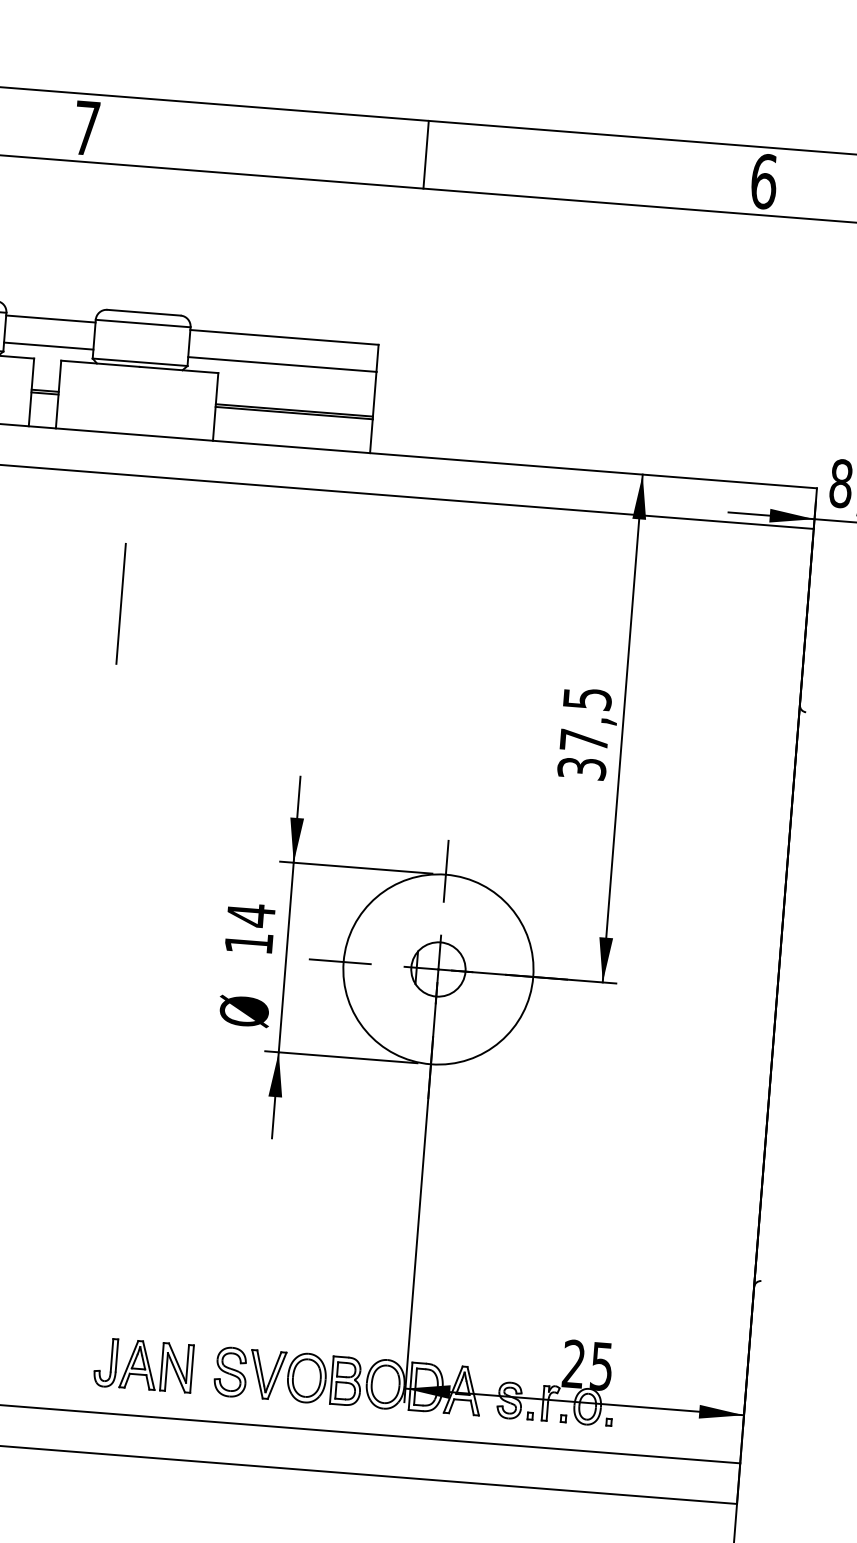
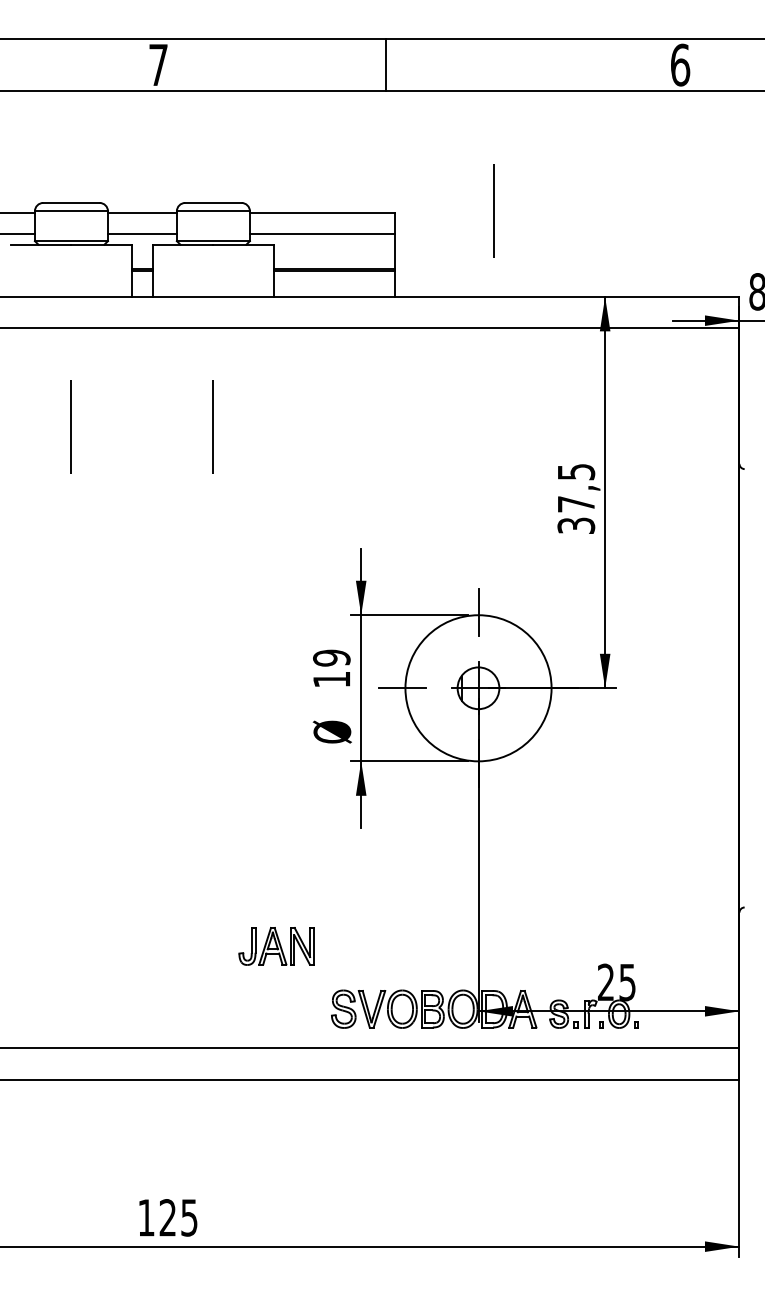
line: (425, 154) -> (385, 64), moved
line: (506, 351) -> (493, 210), added
text: (250, 915) -> (331, 658), 14 -> 19
part: (143, 1365) -> (276, 946), moved

